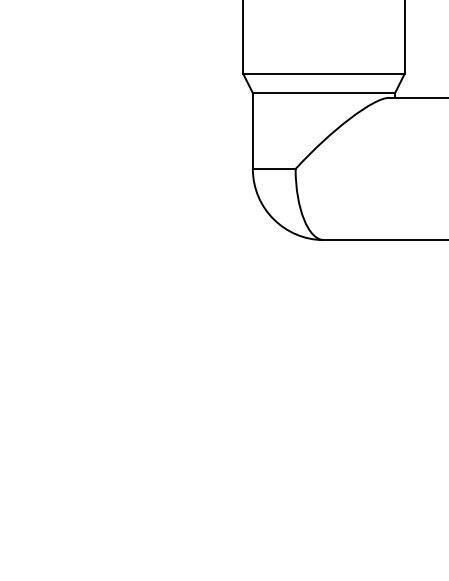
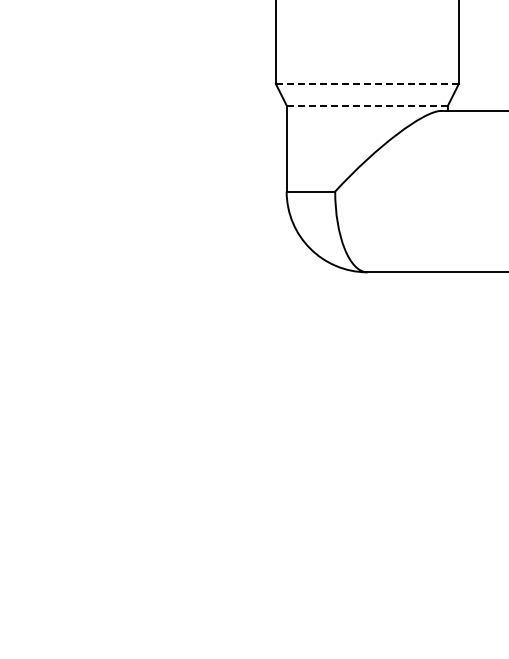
line: (324, 74) -> (367, 84), solid -> dashed
line: (324, 93) -> (367, 105), solid -> dashed

